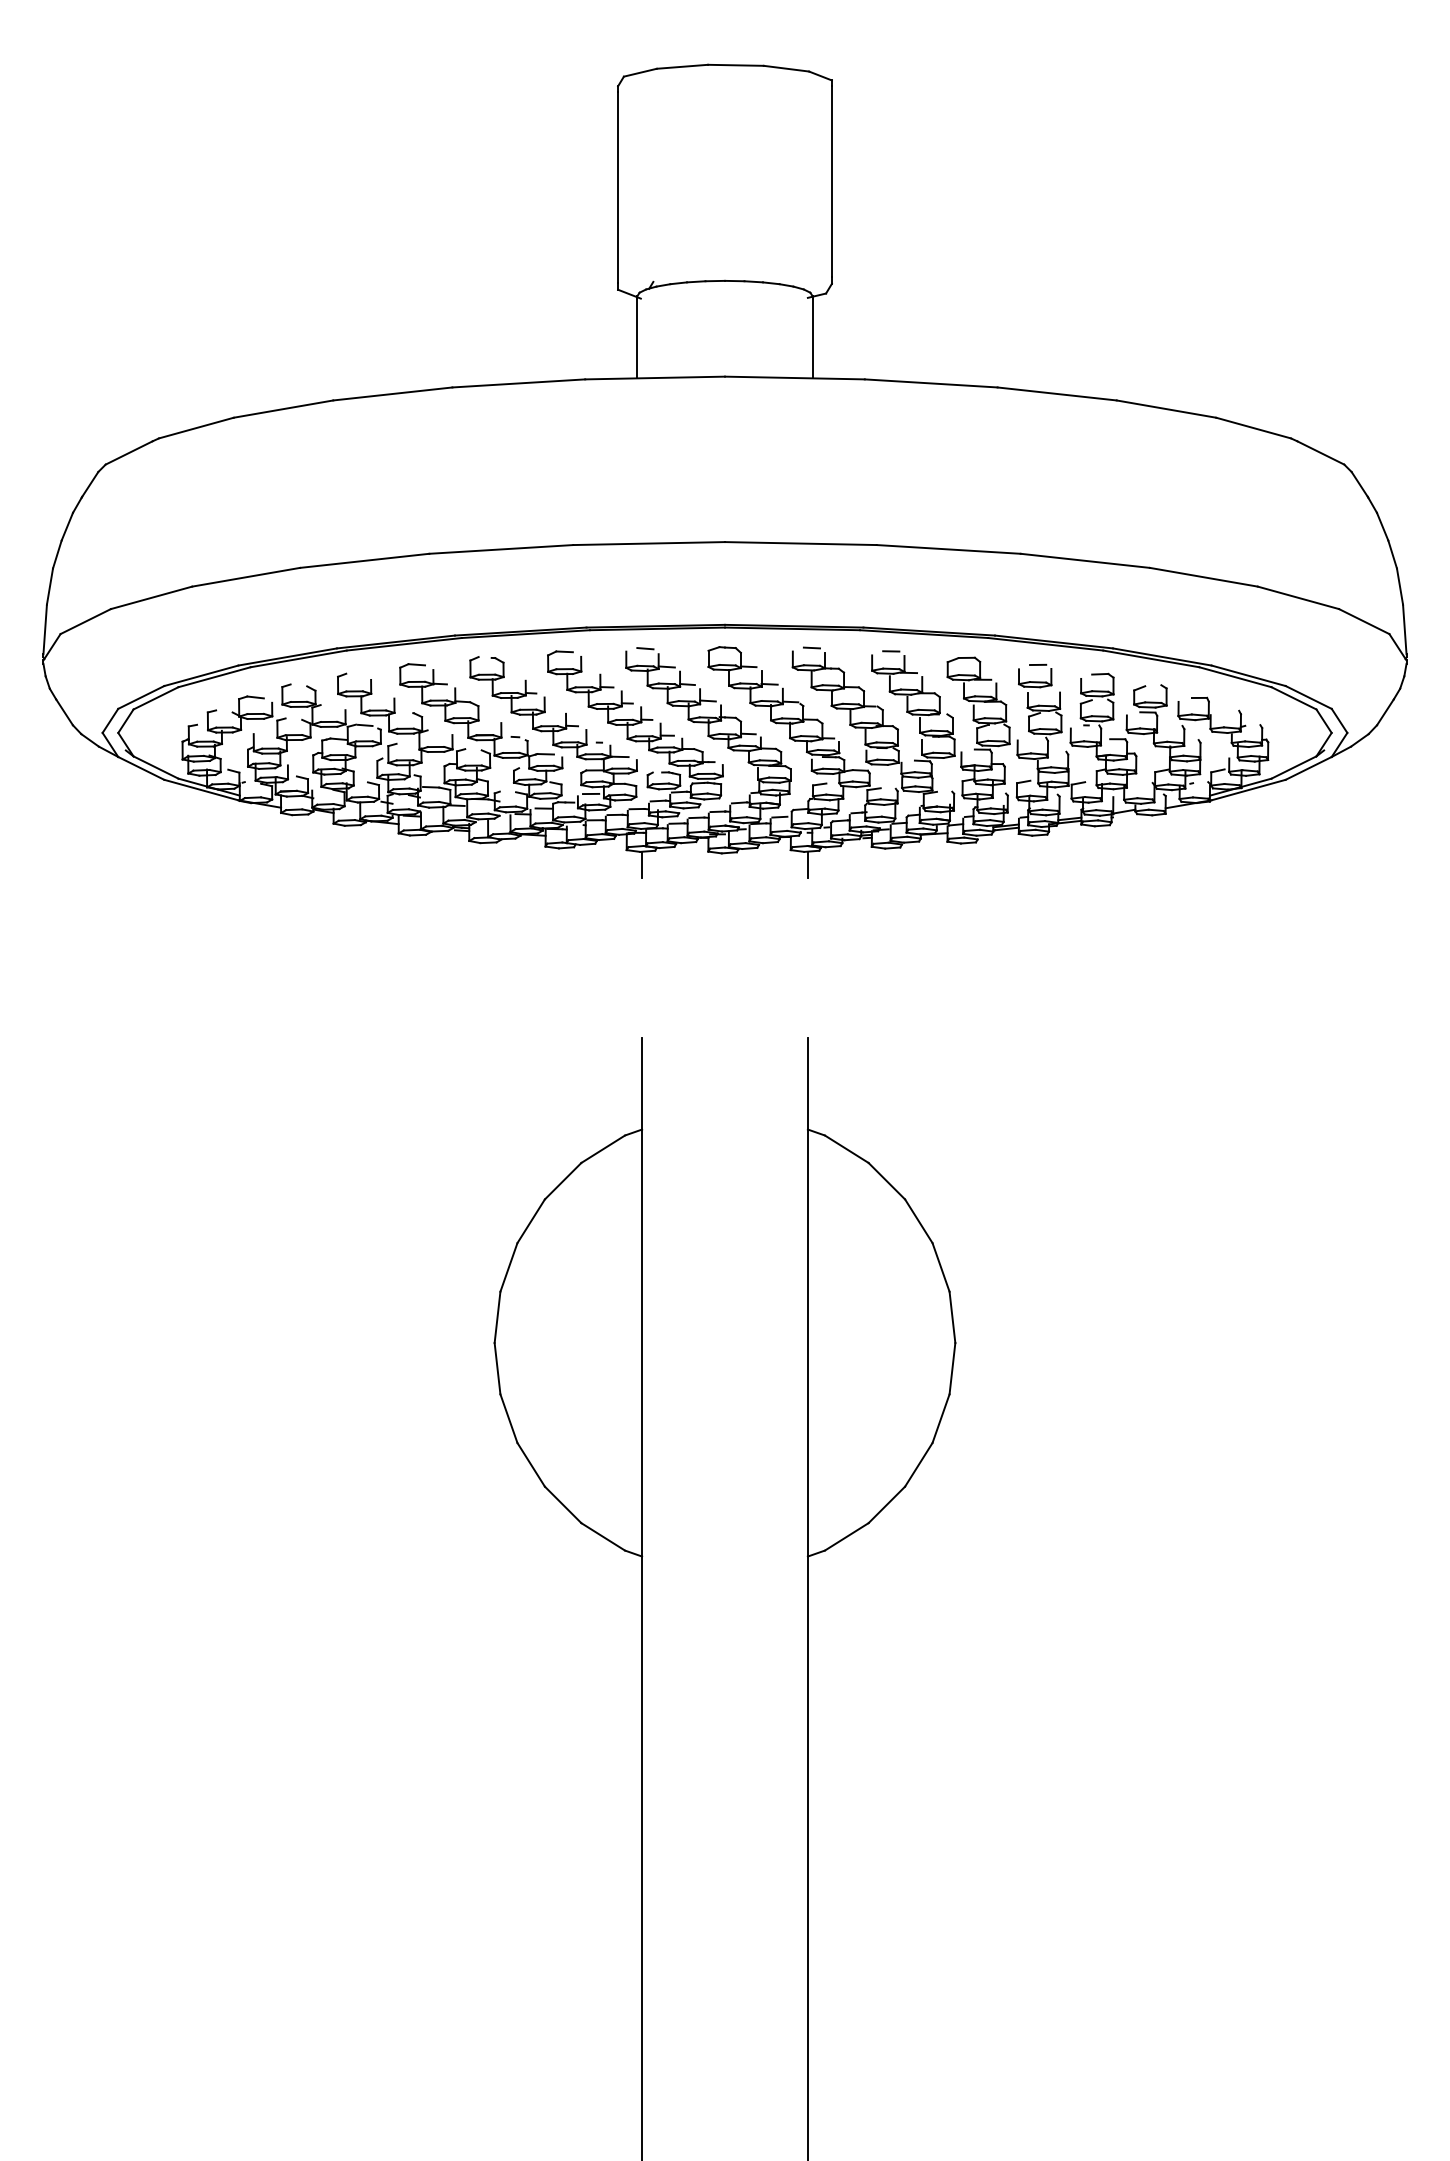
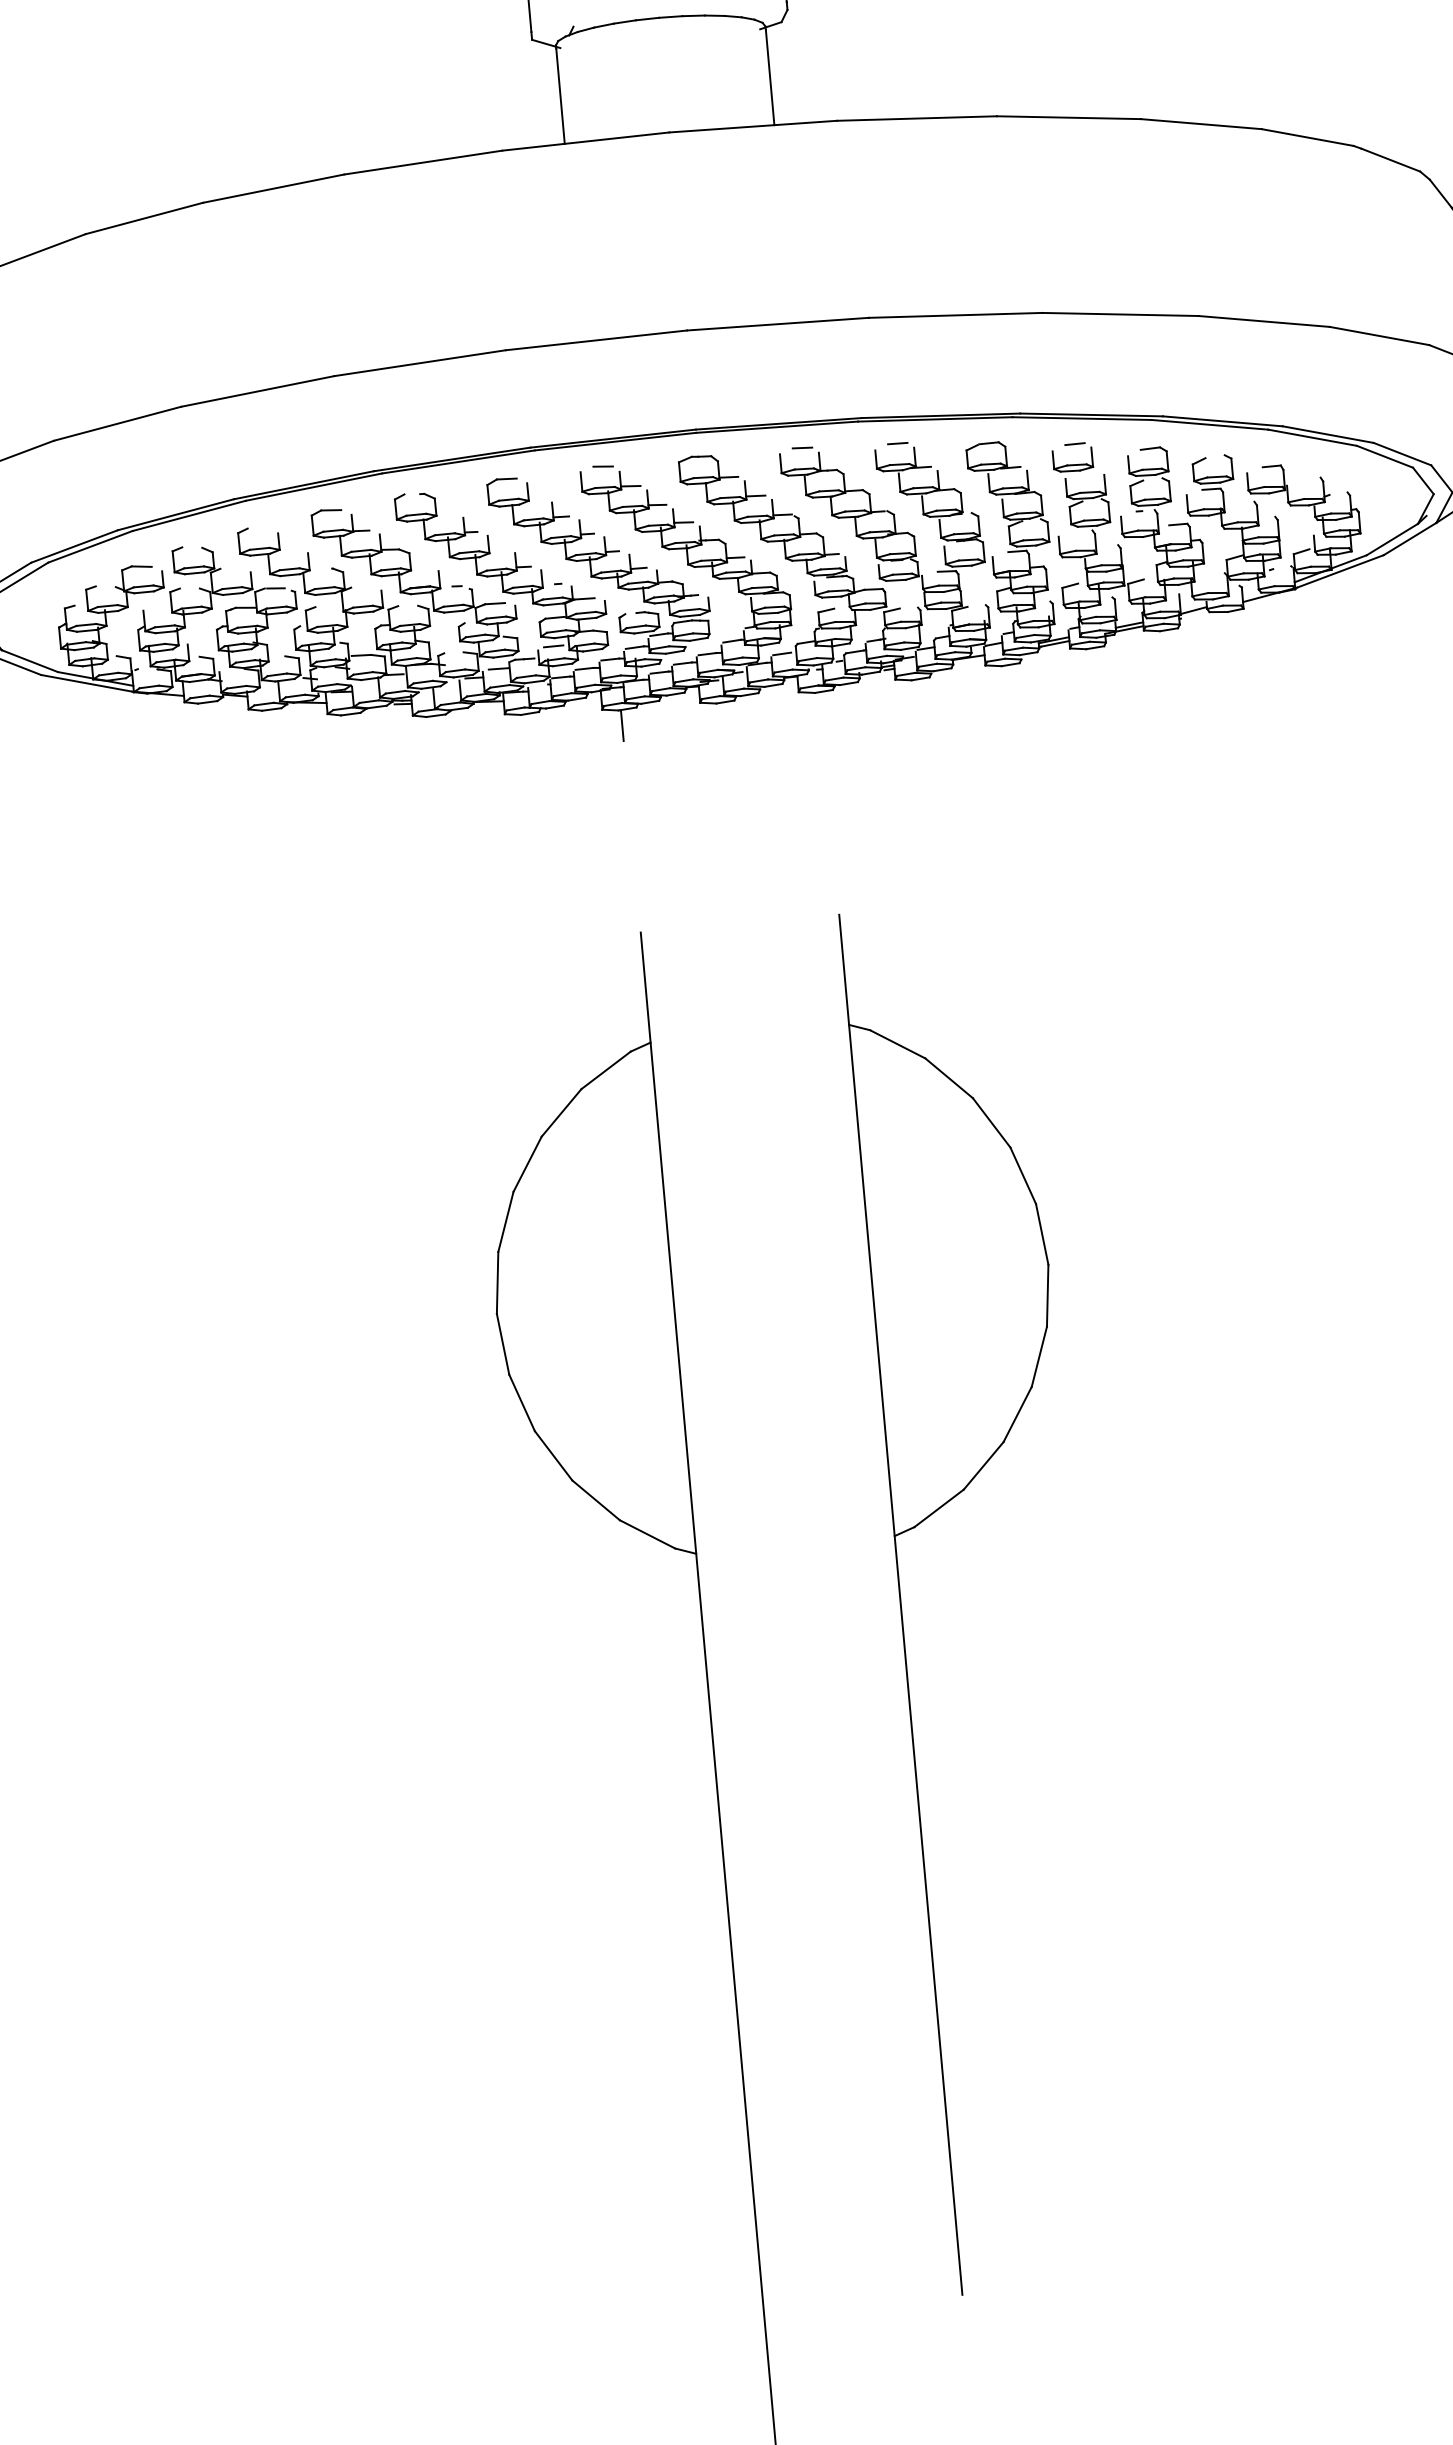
line: (807, 864) -> (820, 707), removed

